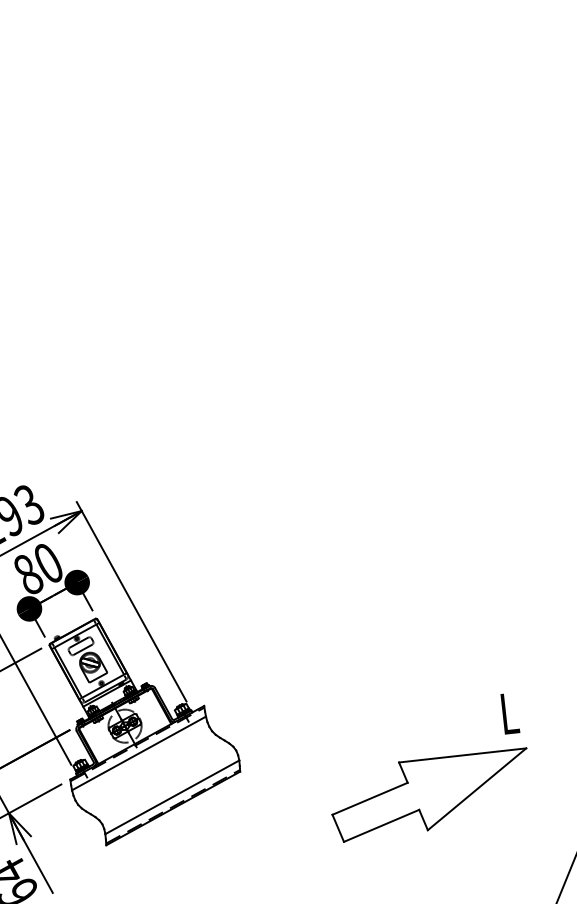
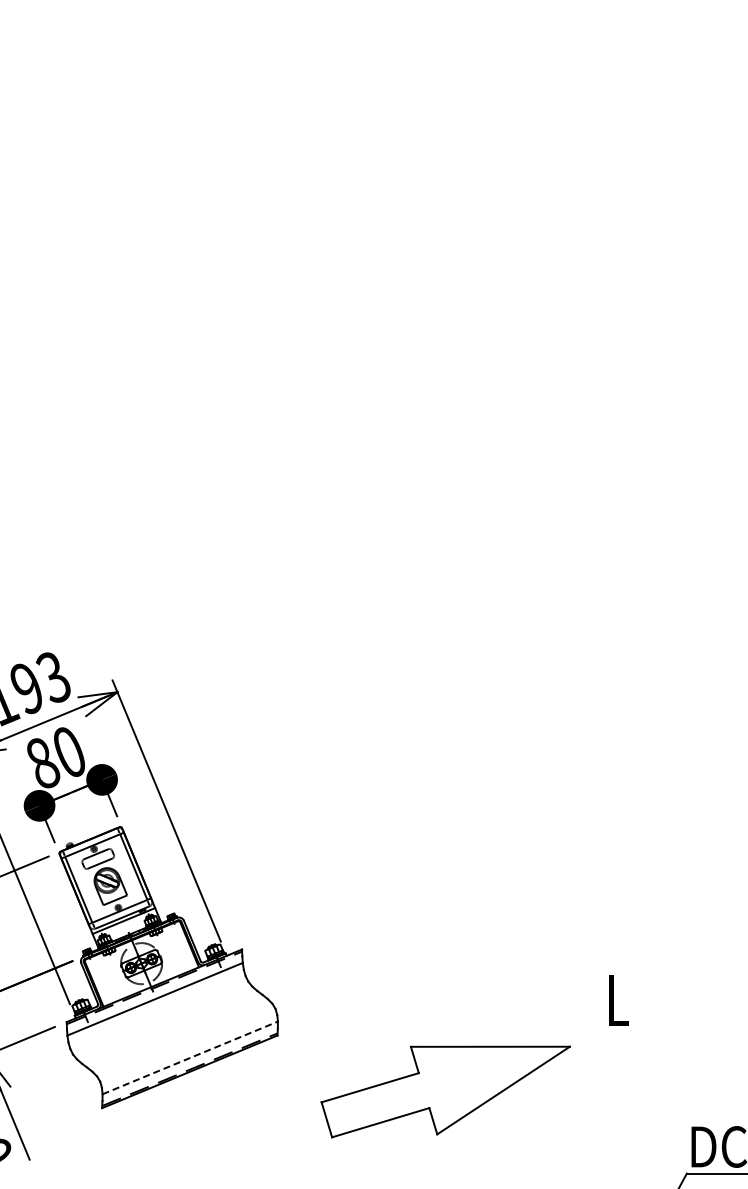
part: (430, 795) -> (445, 1091), moved
line: (172, 796) -> (190, 1057), solid -> dashed

